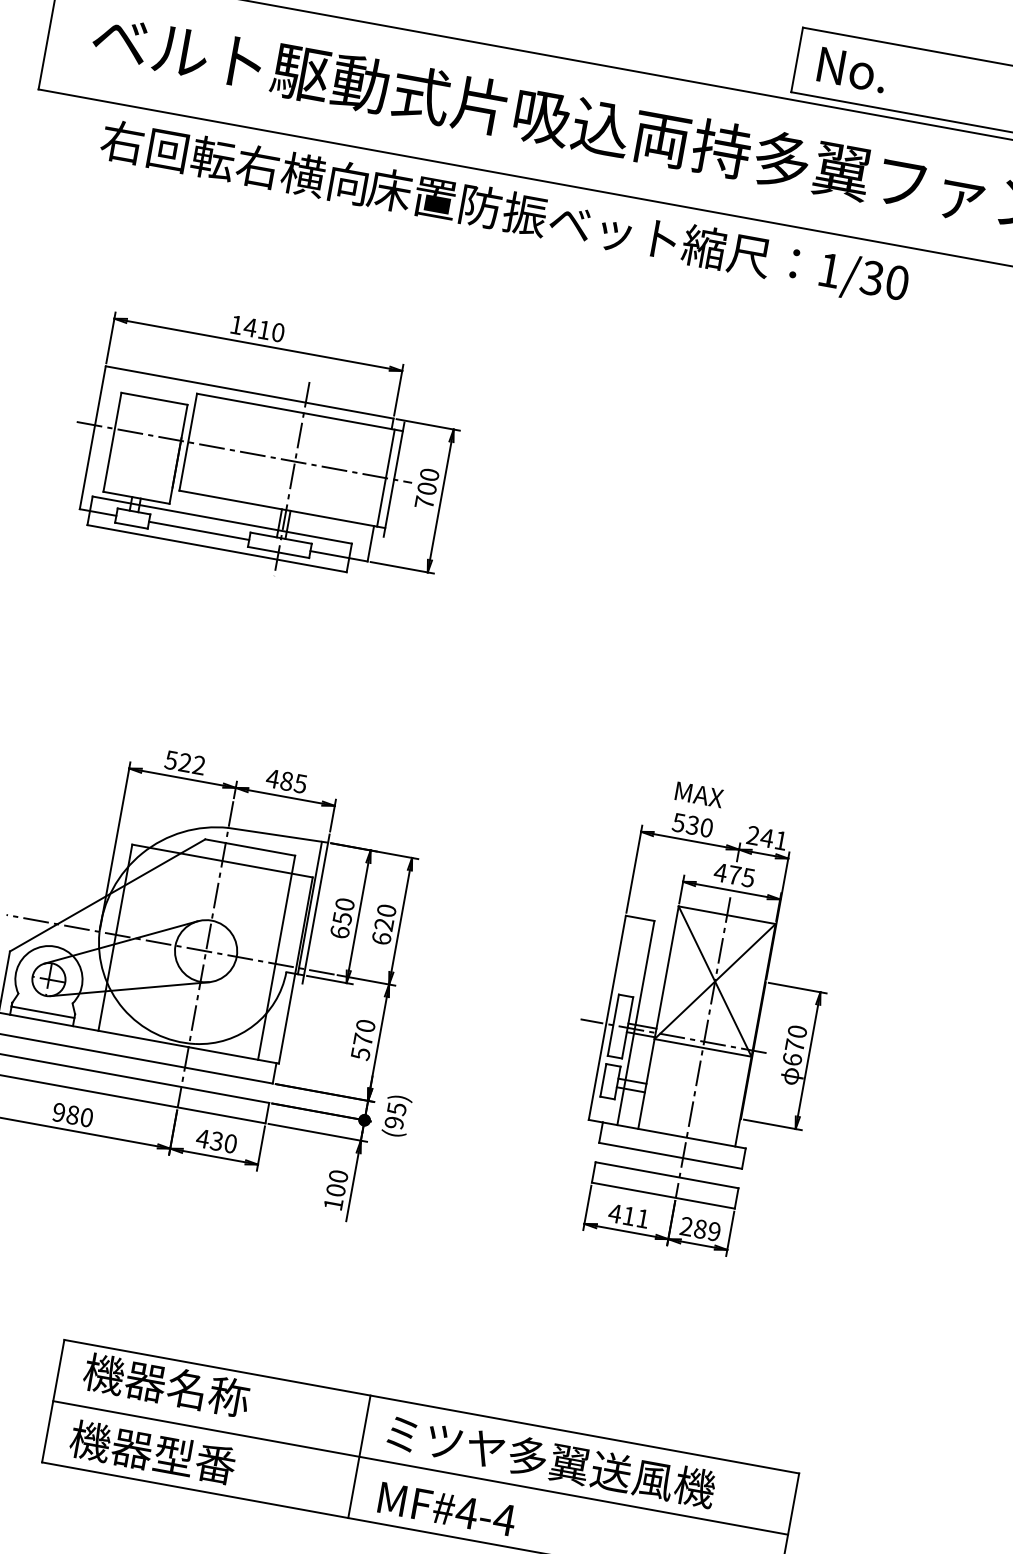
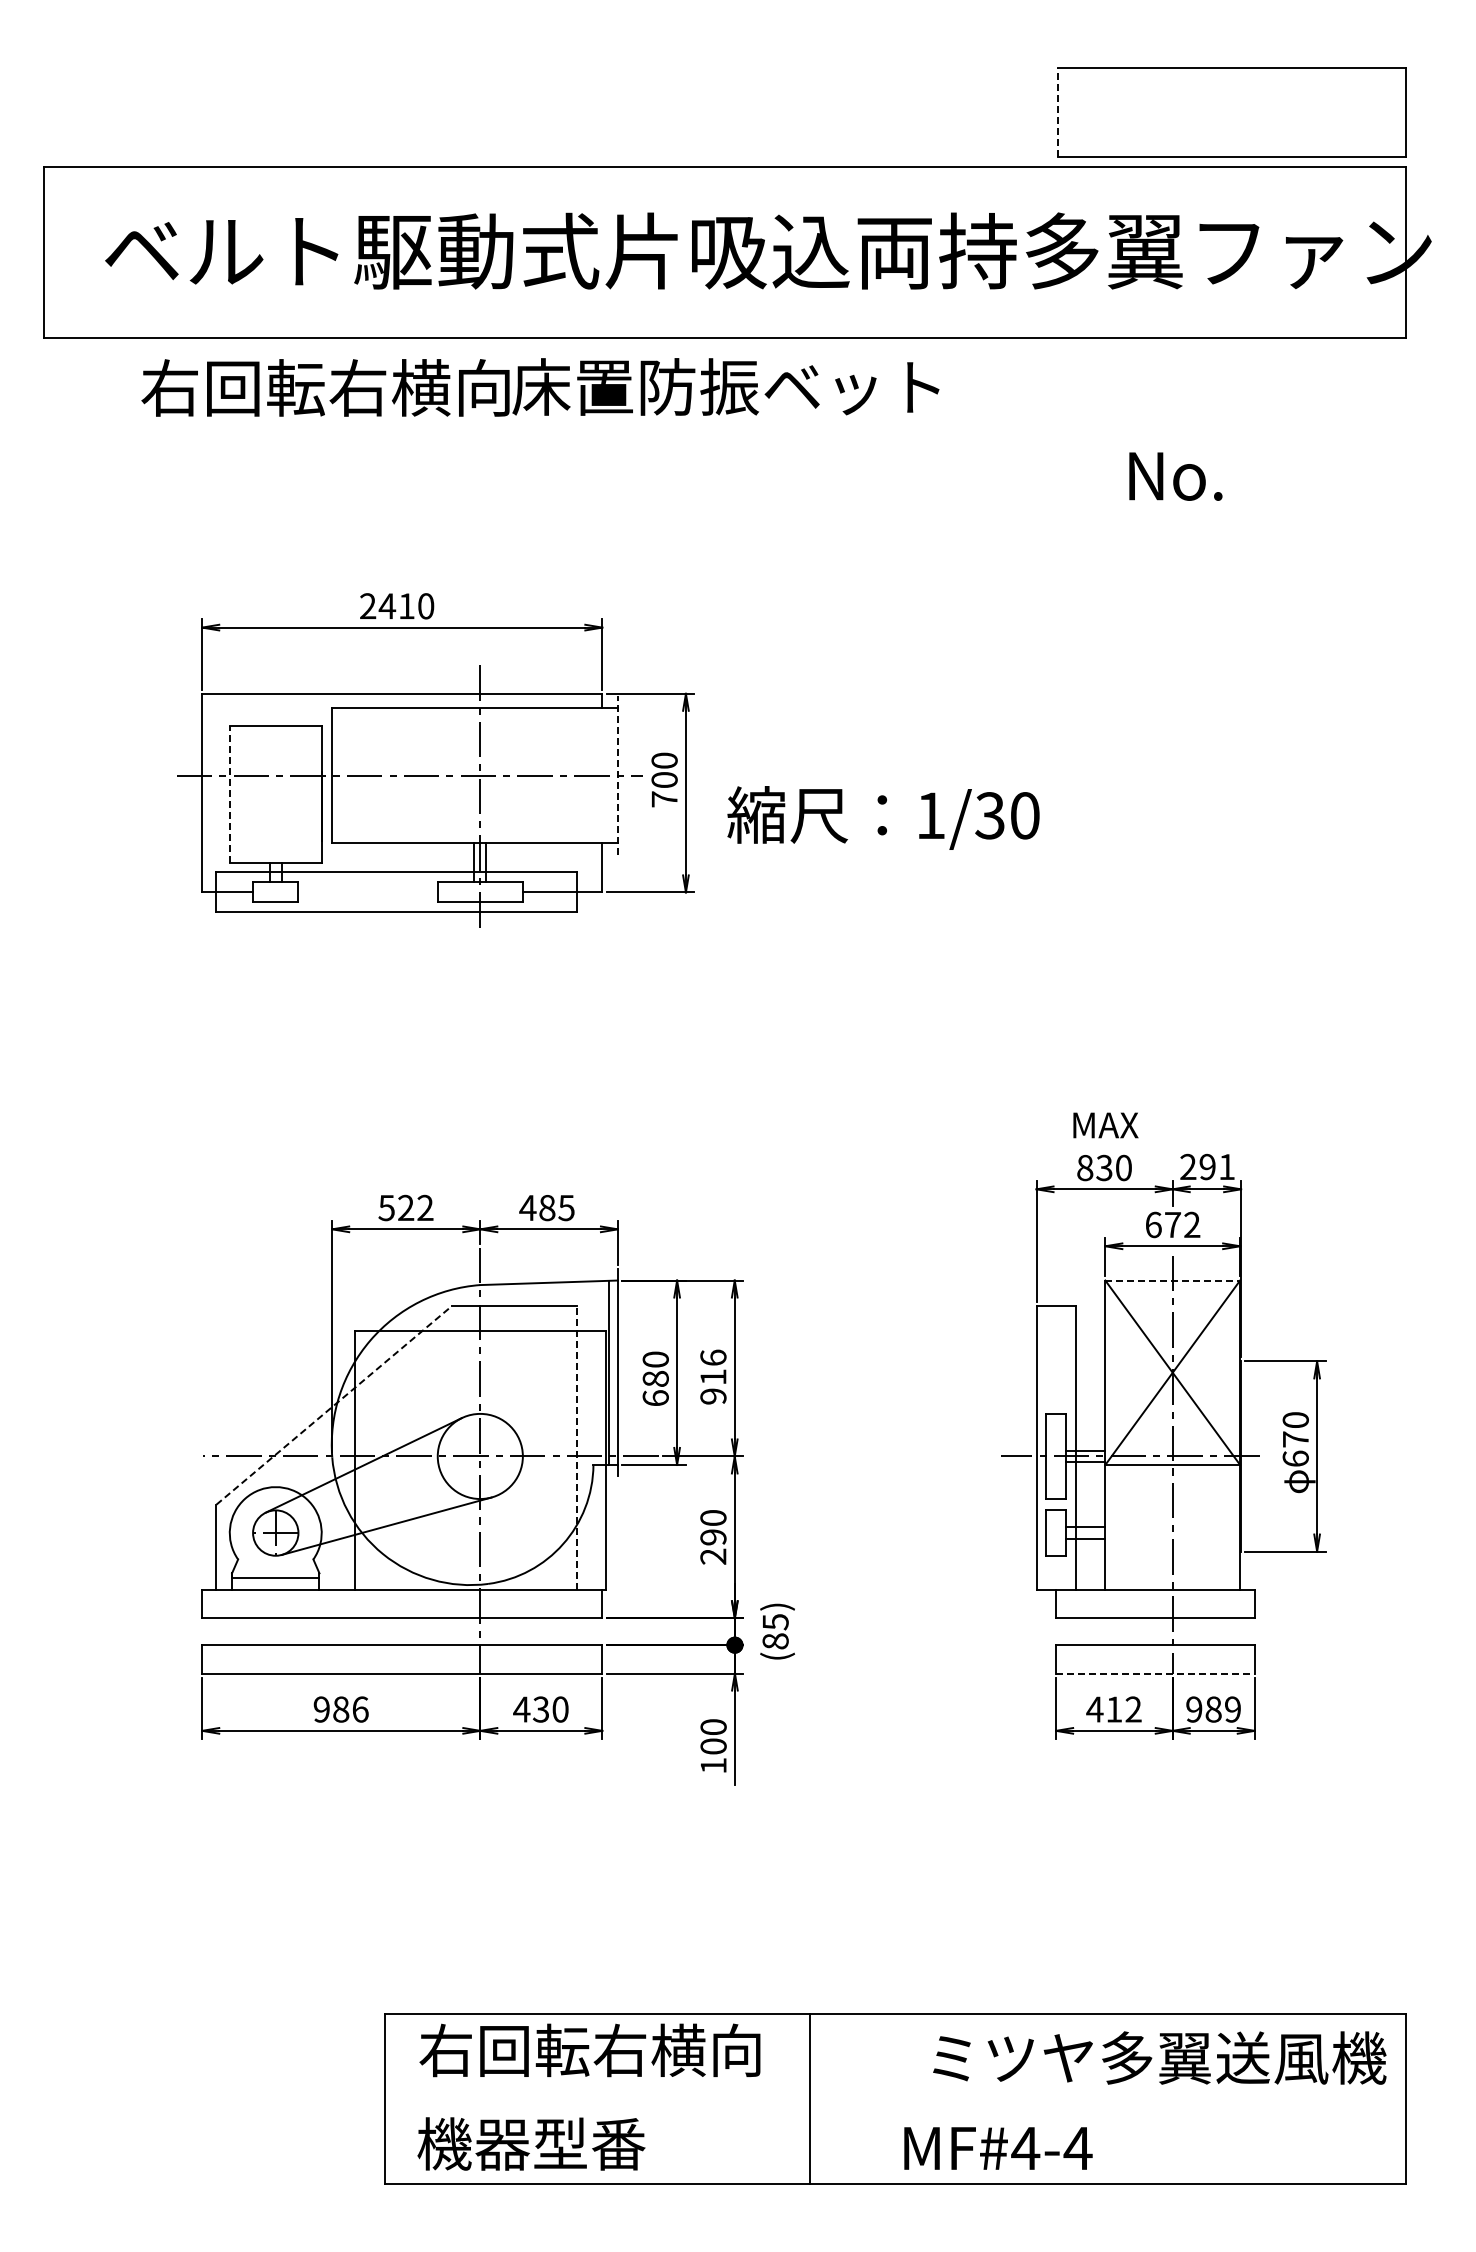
line: (796, 59) -> (1057, 112), solid -> dashed
text: (852, 70) -> (1175, 476), moved
text: (795, 265) -> (883, 817), moved
text: (236, 324) -> (368, 605), 1410 -> 2410
line: (112, 442) -> (229, 794), solid -> dashed
line: (385, 477) -> (606, 775), removed
line: (393, 479) -> (617, 775), solid -> dashed
line: (198, 530) -> (367, 892), removed
text: (678, 823) -> (1084, 1168), 530 -> 830
text: (767, 837) -> (1207, 1166), 241 -> 291
text: (734, 874) -> (1172, 1224), 475 -> 672
line: (107, 895) -> (334, 1405), solid -> dashed
line: (727, 915) -> (1173, 1280), solid -> dashed
text: (342, 918) -> (655, 1378), 650 -> 680
text: (384, 924) -> (713, 1376), 620 -> 916
line: (276, 957) -> (576, 1447), solid -> dashed
text: (361, 1047) -> (713, 1547), 570 -> 290
text: (86, 1117) -> (360, 1709), 980 -> 986
text: (394, 1122) -> (775, 1641), (95) -> (85)
line: (663, 1195) -> (1155, 1673), solid -> dashed
text: (642, 1218) -> (1133, 1709), 411 -> 412
text: (686, 1226) -> (1194, 1709), 289 -> 989
text: (207, 1392) -> (589, 2050), 機器名称 -> 右回転右横向
text: (551, 1460) -> (1159, 2057), moved
line: (420, 1468) -> (895, 2099), removed
text: (447, 1509) -> (998, 2148), moved

